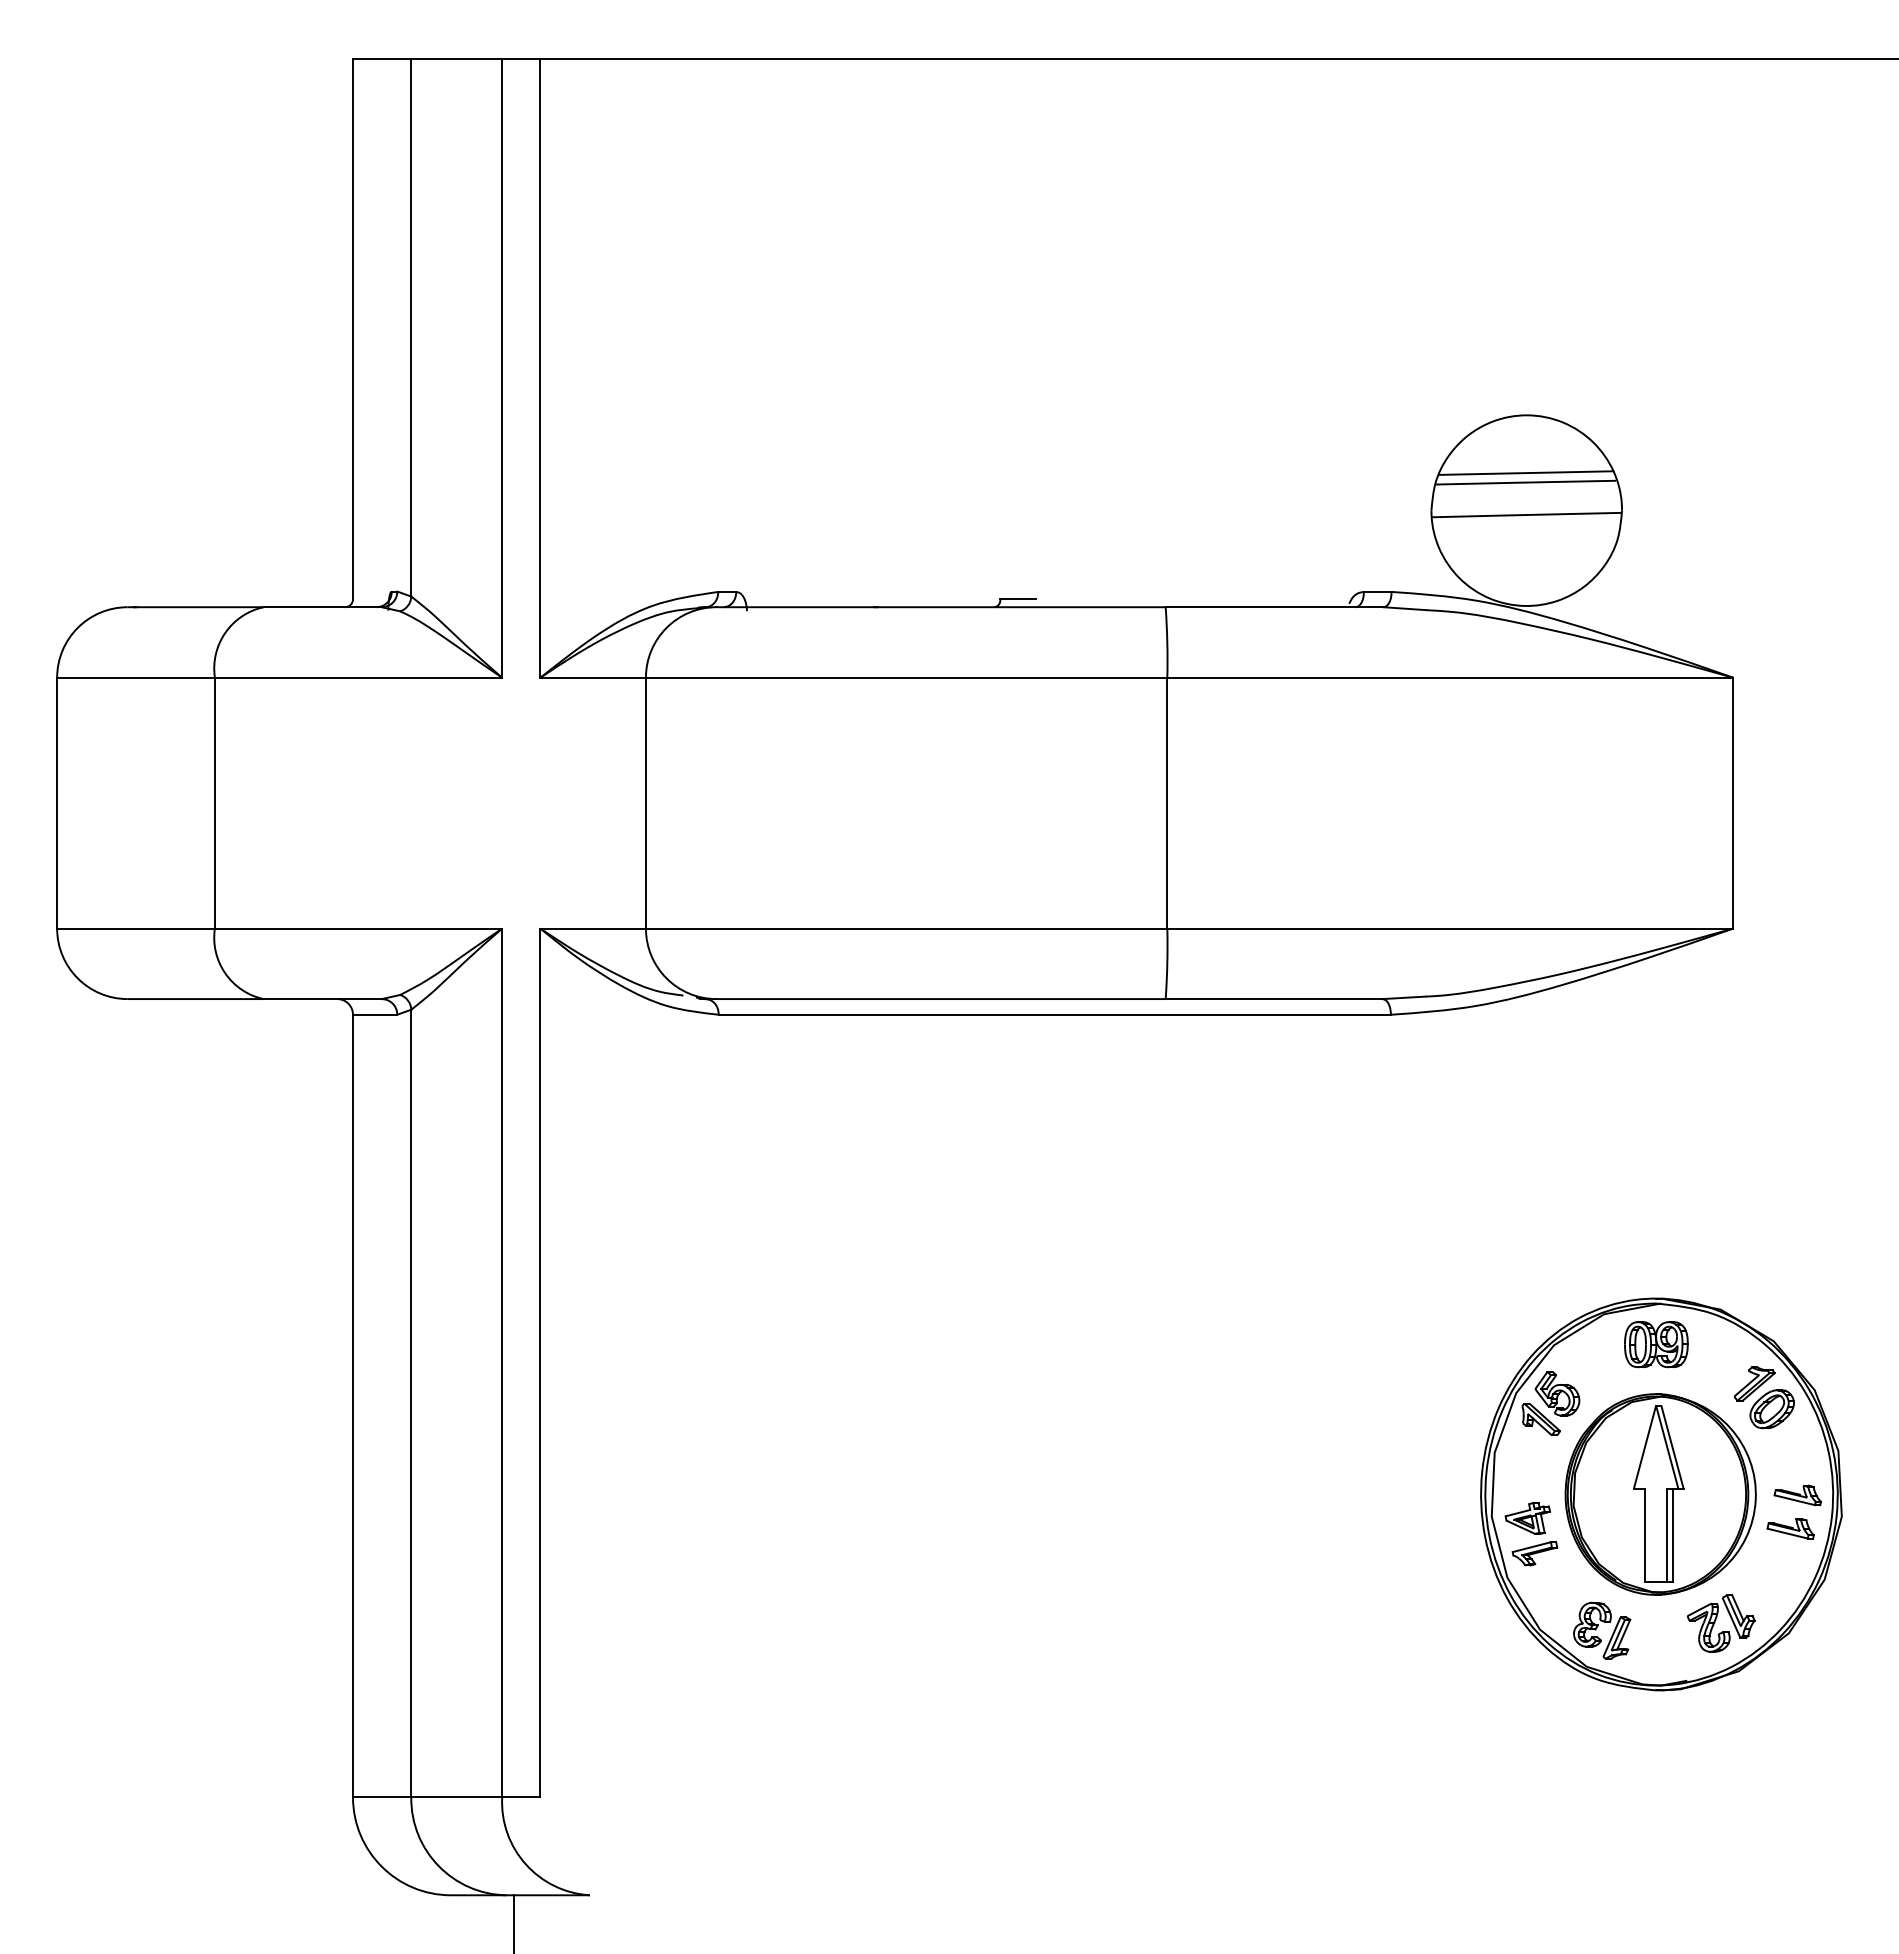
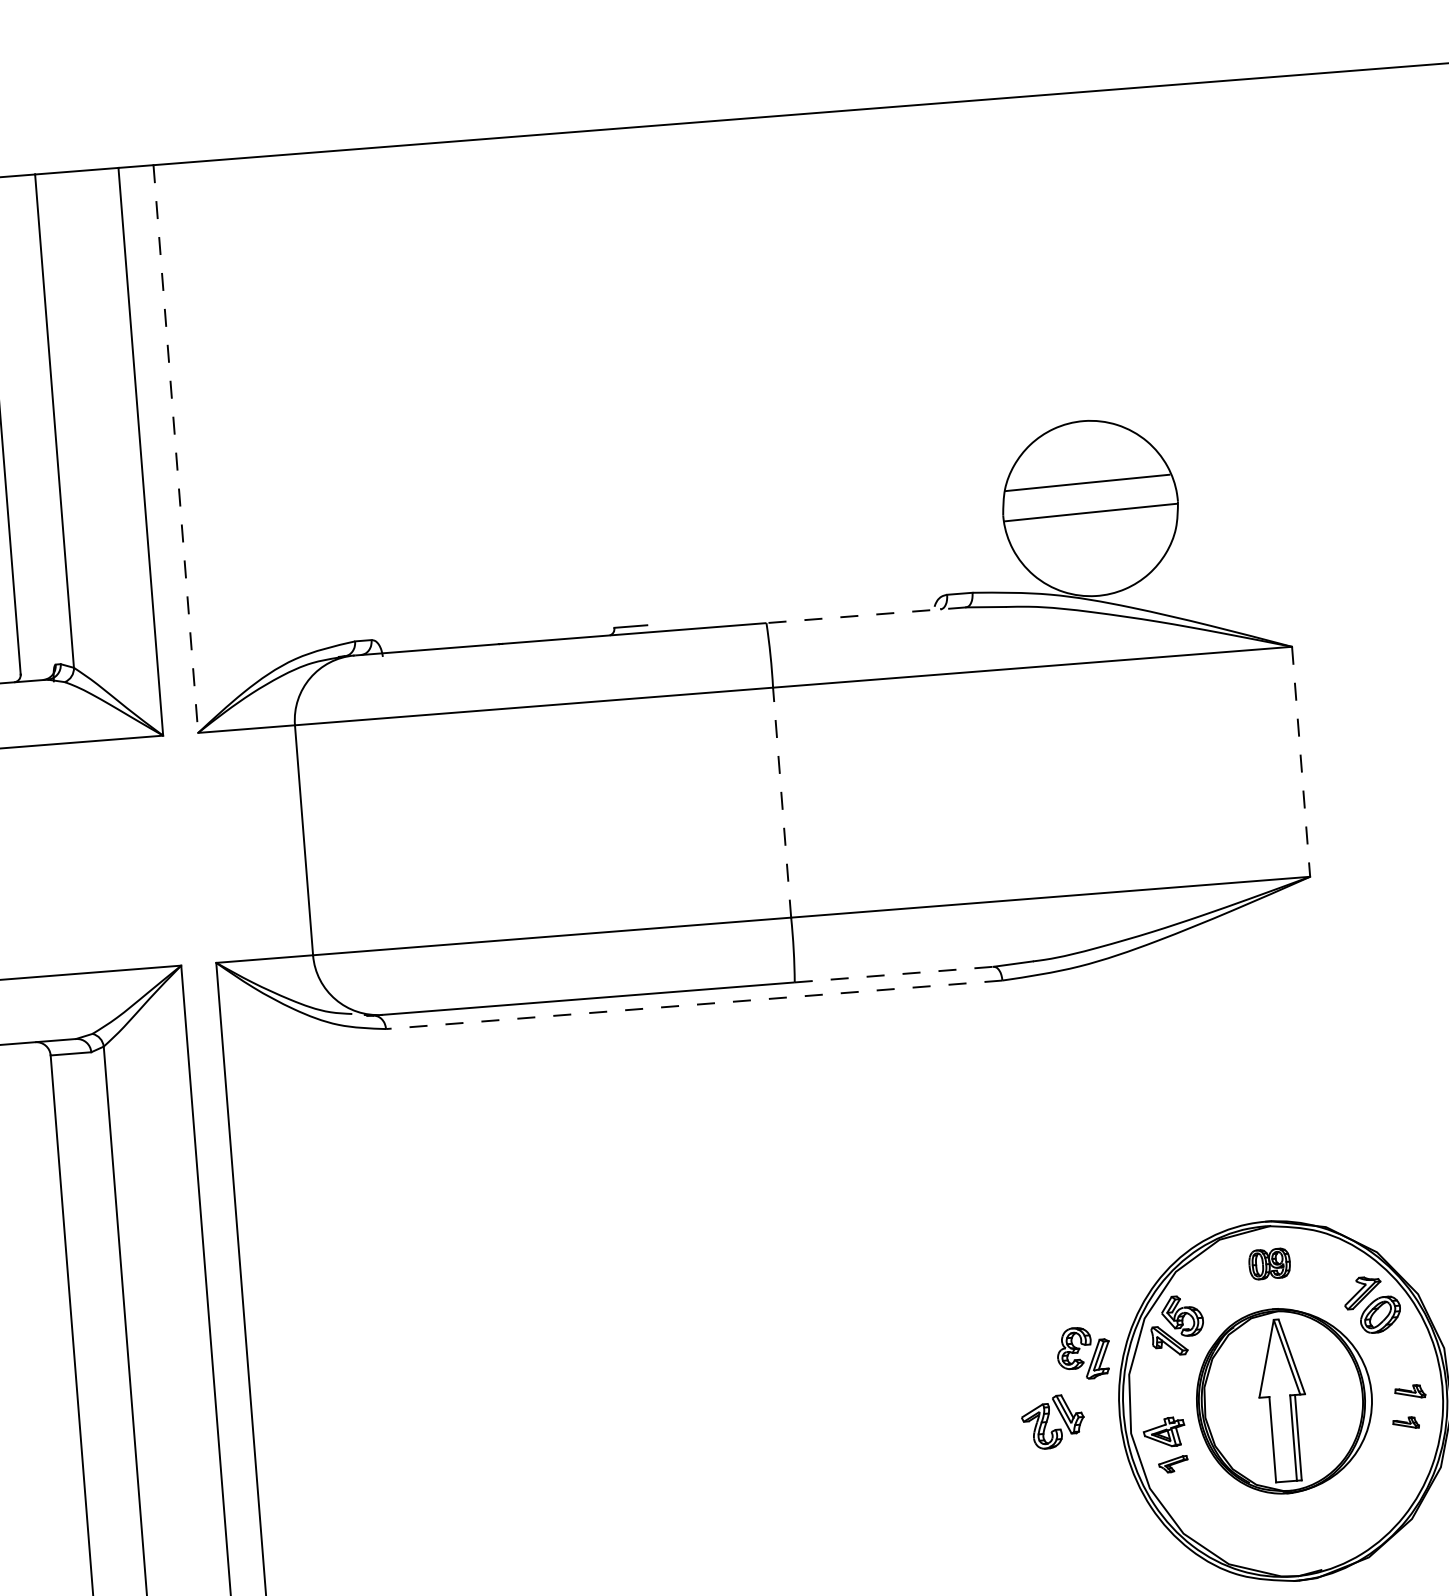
line: (540, 368) -> (175, 449), solid -> dashed
line: (1526, 472) -> (1087, 473), removed
line: (1274, 607) -> (866, 615), solid -> dashed
line: (1167, 802) -> (782, 802), solid -> dashed
line: (1733, 803) -> (1301, 762), solid -> dashed
line: (1274, 999) -> (894, 974), solid -> dashed
line: (1054, 1014) -> (693, 1004), solid -> dashed
part: (1656, 1344) -> (1269, 1263), size x0.7
part: (1797, 1495) -> (1409, 1392), size x0.7
part: (1790, 1528) -> (1405, 1422), size x0.6
part: (1534, 1553) -> (1172, 1464), size x0.7
part: (1720, 1623) -> (1052, 1422), moved
part: (1602, 1630) -> (1083, 1353), moved

